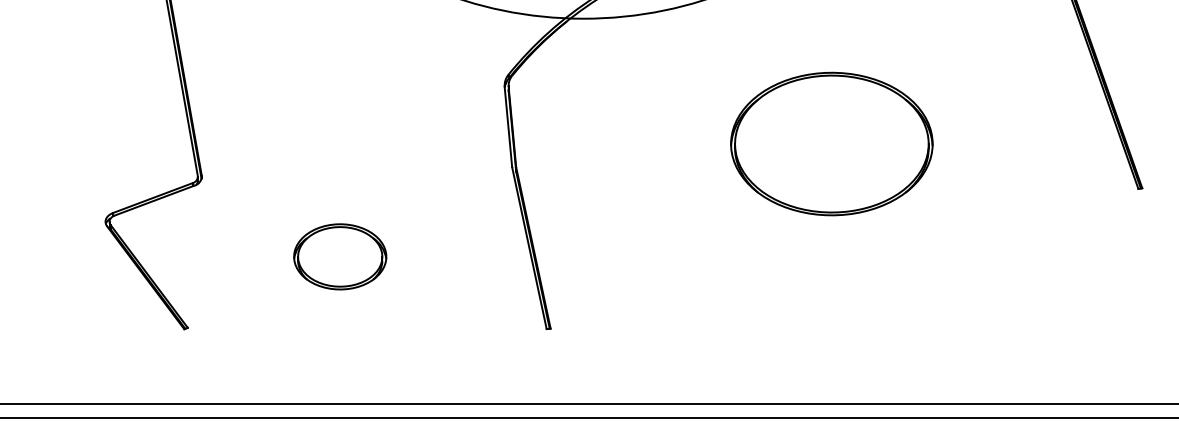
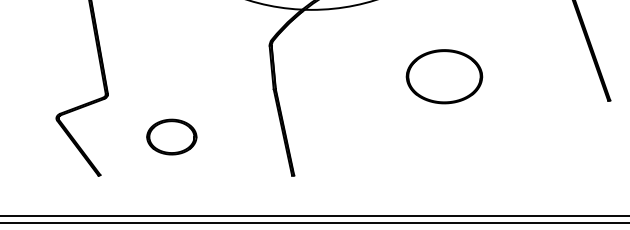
part: (831, 143) -> (444, 76), size x0.7
part: (339, 255) -> (171, 136), moved

